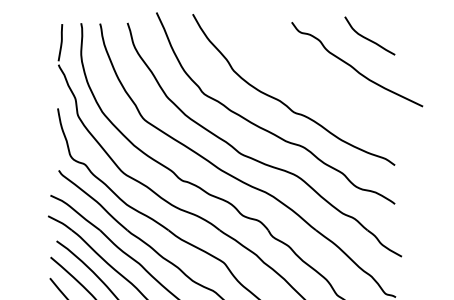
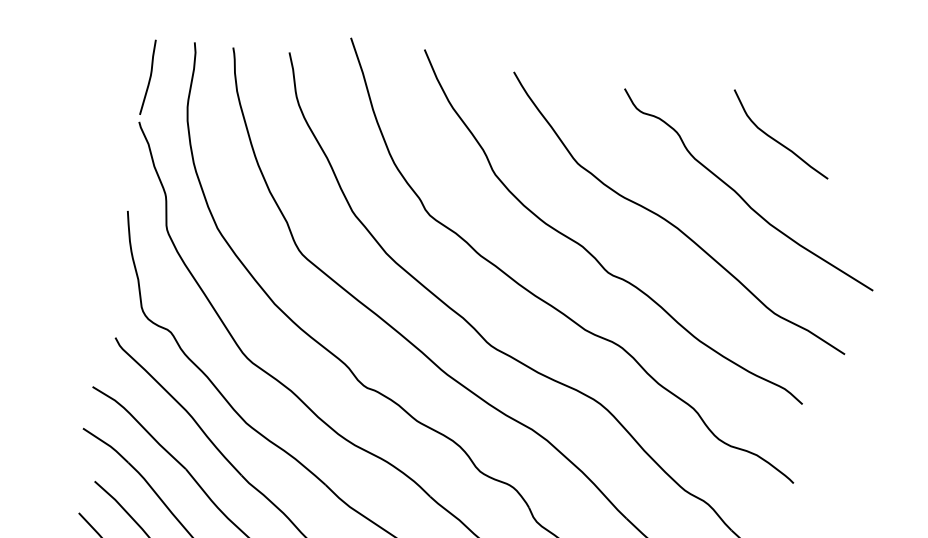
curve: (322, 84) -> (673, 222), added

